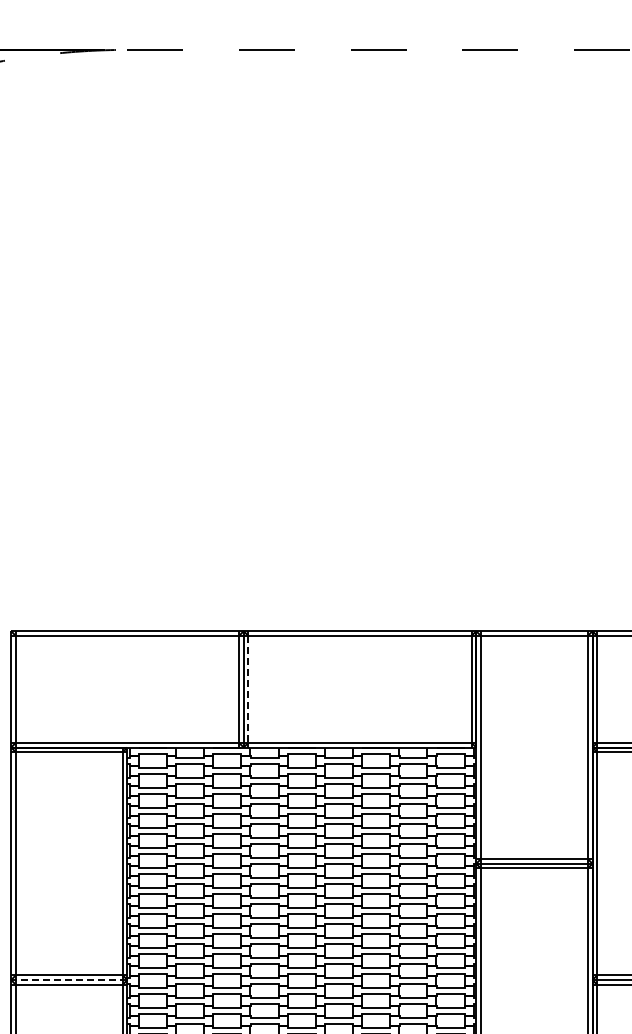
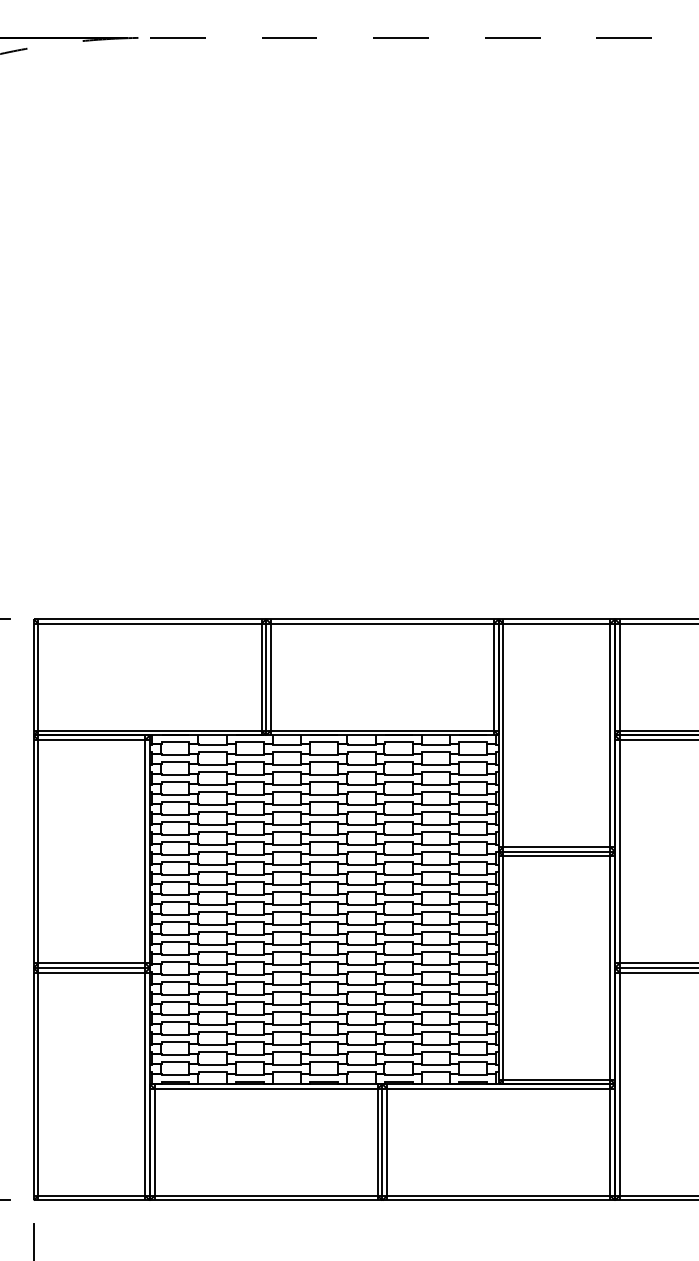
line: (248, 689) -> (270, 677), dashed -> solid
line: (69, 979) -> (91, 967), dashed -> solid

